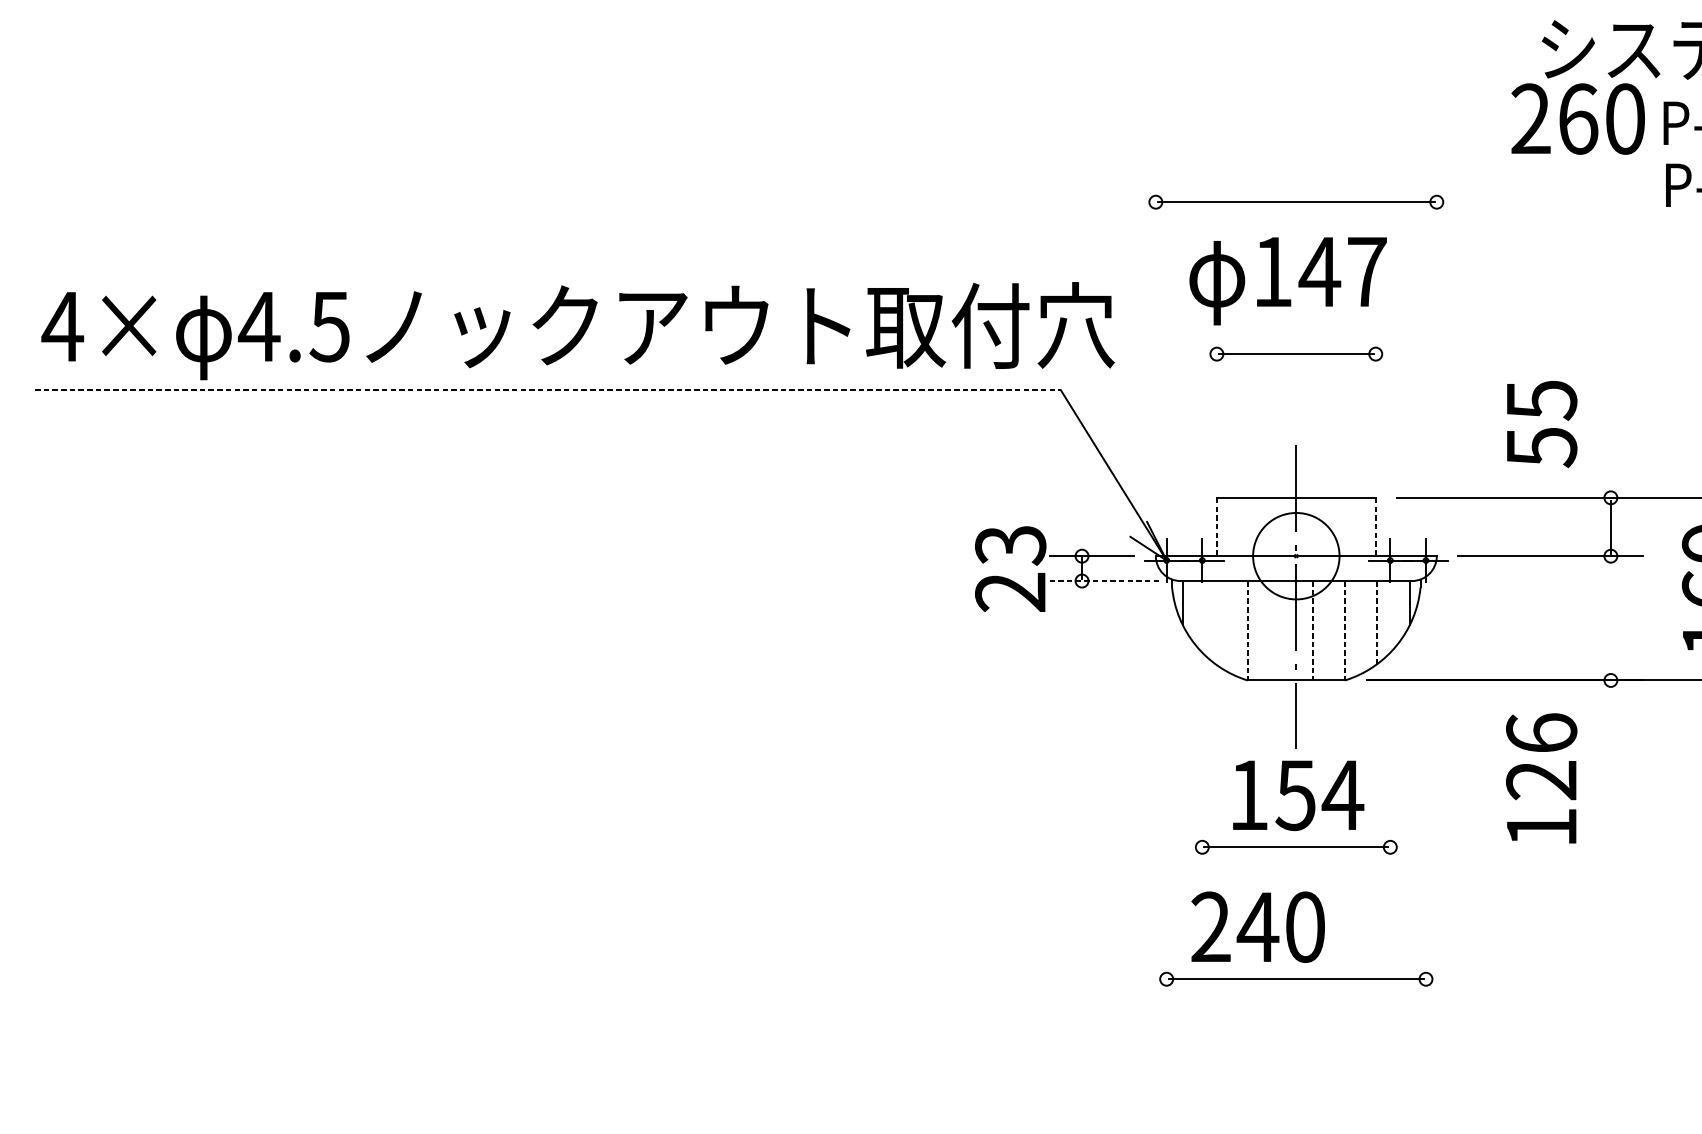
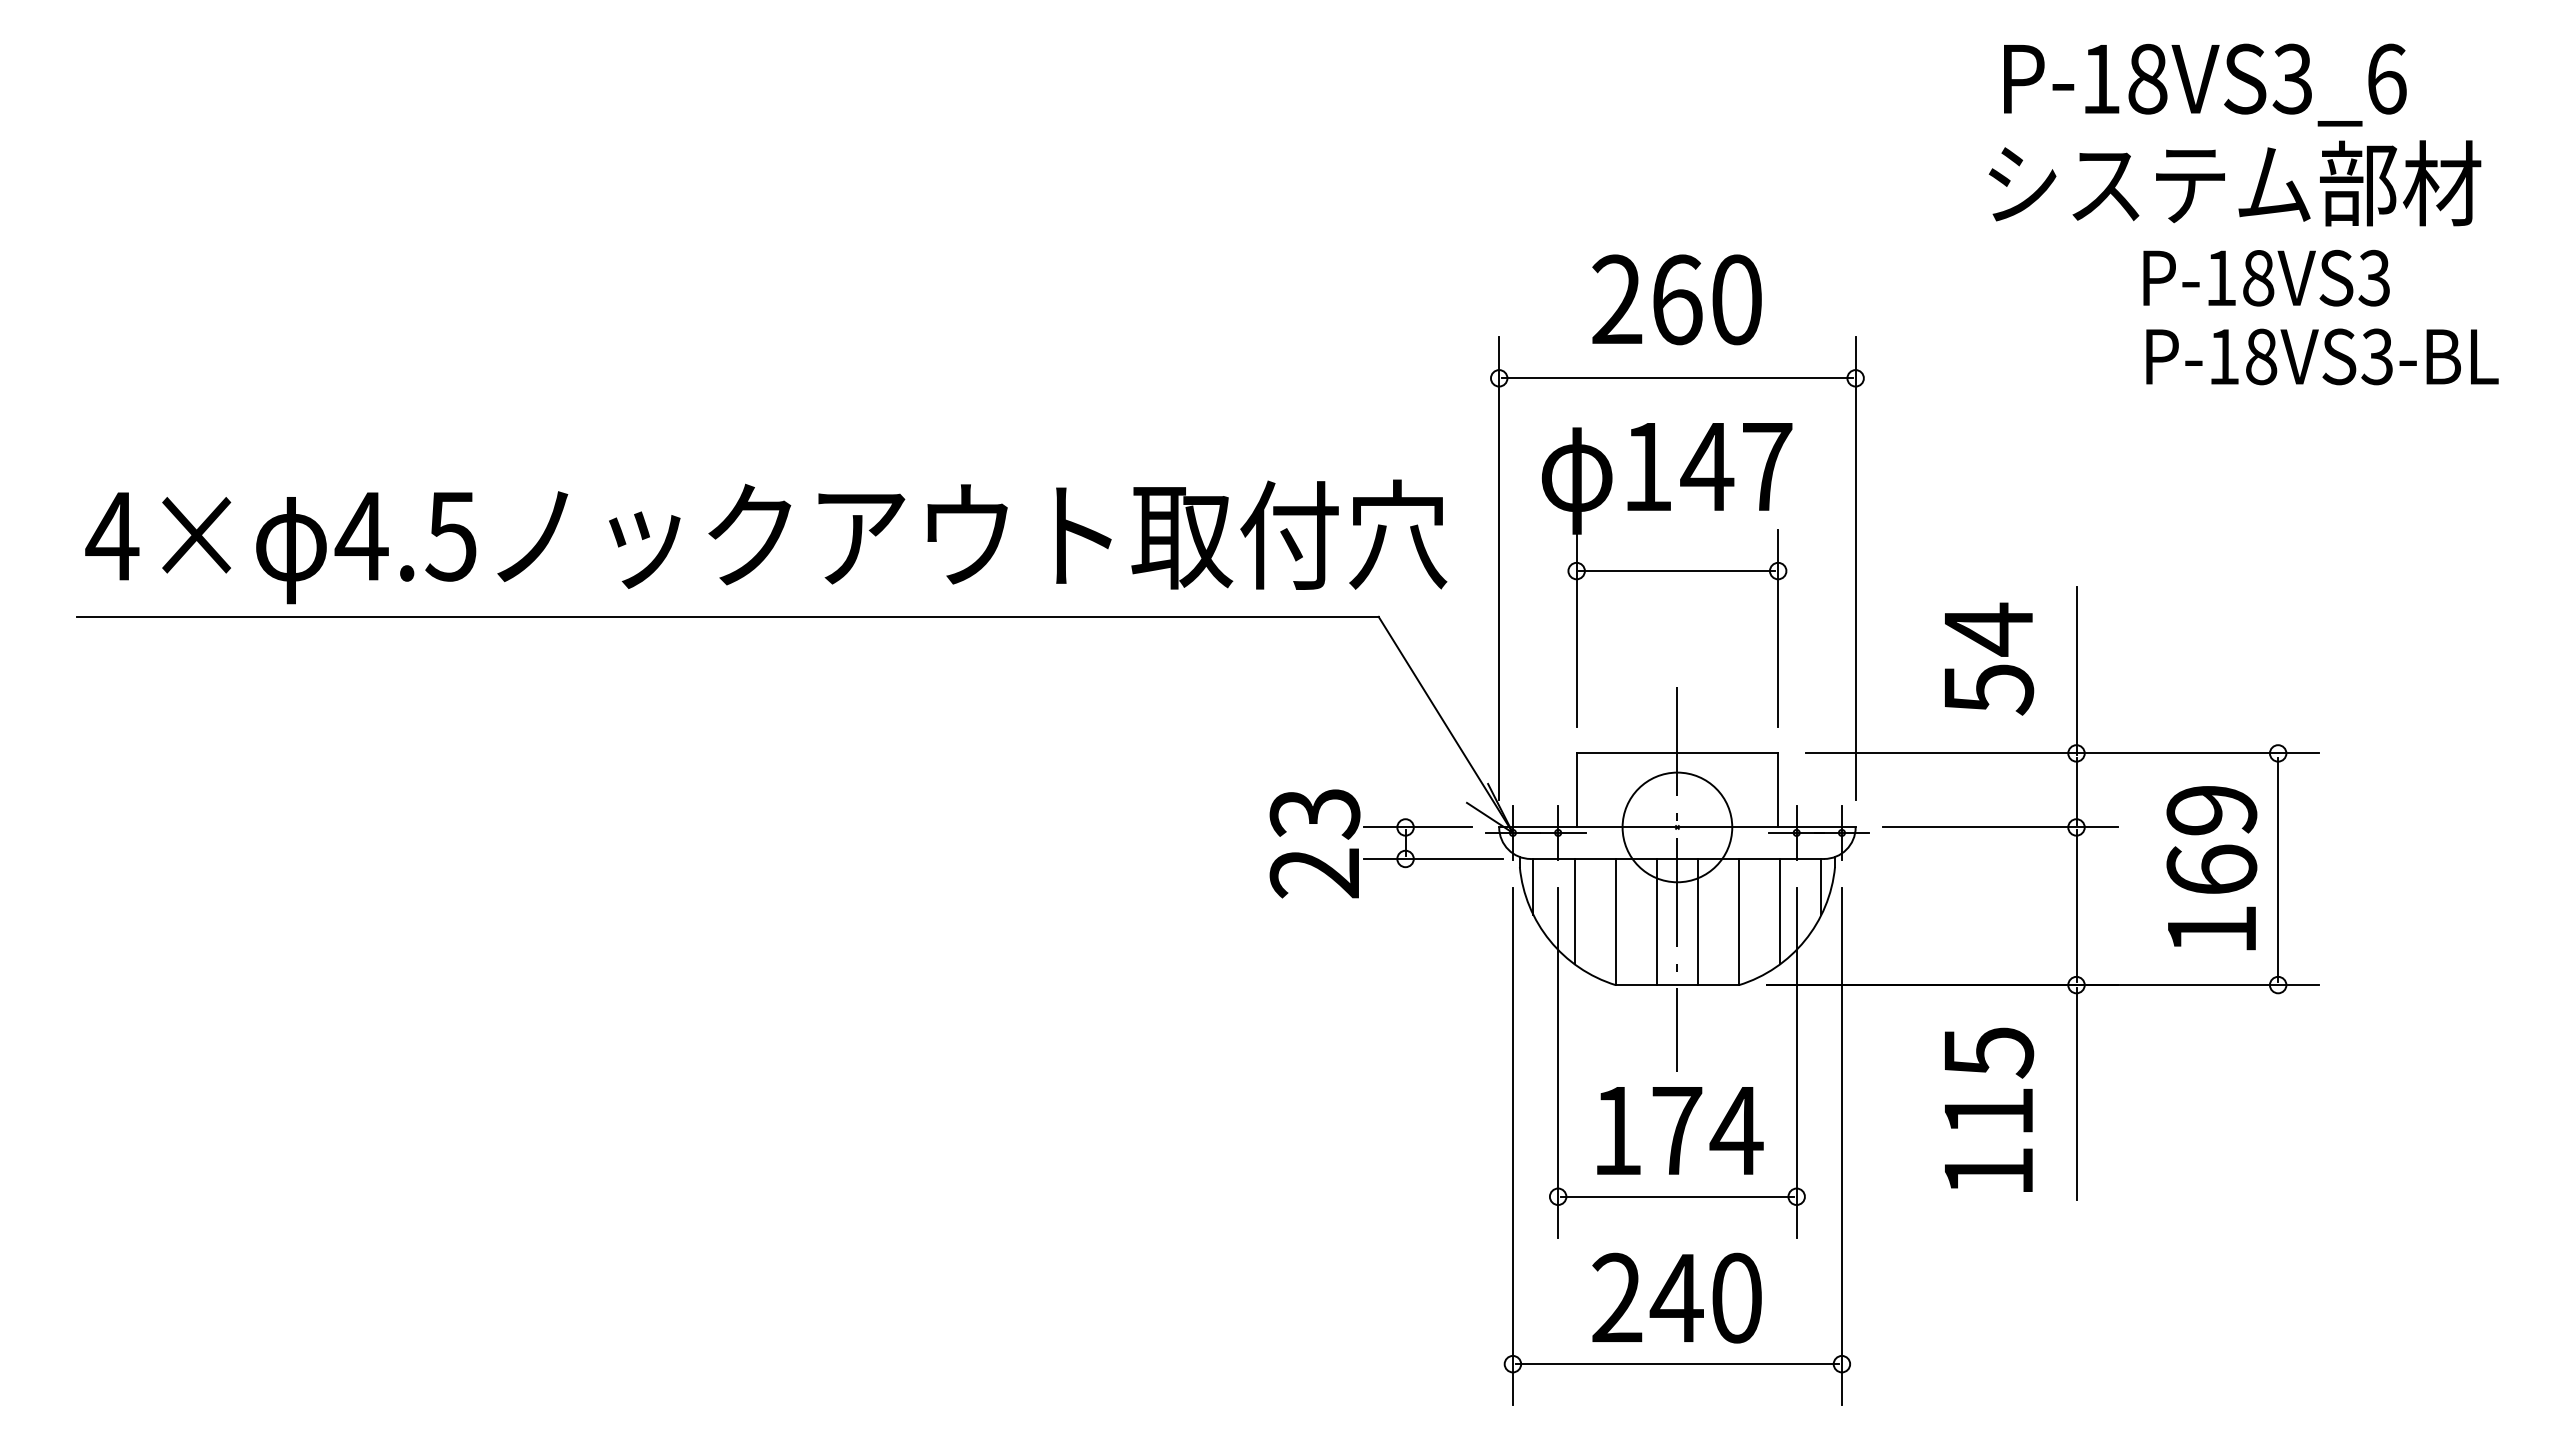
text: (1577, 118) -> (1676, 299), moved
line: (1156, 352) -> (1499, 568), added
line: (1436, 352) -> (1855, 568), added
line: (547, 389) -> (727, 616), dashed -> solid
line: (1216, 399) -> (1576, 628), added
line: (1375, 399) -> (1778, 628), added
text: (1542, 400) -> (1989, 629), 55 -> 54
line: (1610, 432) -> (2076, 670), added
line: (1216, 527) -> (1576, 790), dashed -> solid
line: (1375, 527) -> (1778, 790), dashed -> solid
line: (1104, 580) -> (1433, 858), dashed -> solid
line: (1610, 618) -> (2076, 906), added
line: (1215, 622) -> (1574, 911), added
line: (1377, 622) -> (1780, 911), dashed -> solid
line: (1279, 630) -> (1656, 921), added
line: (1247, 631) -> (1615, 922), dashed -> solid
line: (1312, 631) -> (1697, 922), dashed -> solid
line: (1345, 631) -> (1739, 922), dashed -> solid
line: (1202, 741) -> (1558, 1062), added
line: (1390, 741) -> (1796, 1062), added
text: (1541, 756) -> (1988, 1081), 126 -> 115
line: (1610, 765) -> (2076, 1093), added
text: (1295, 795) -> (1676, 1131), 154 -> 174
line: (1166, 807) -> (1512, 1146), added
line: (1425, 807) -> (1841, 1146), added
text: (1257, 926) -> (1676, 1297), moved

